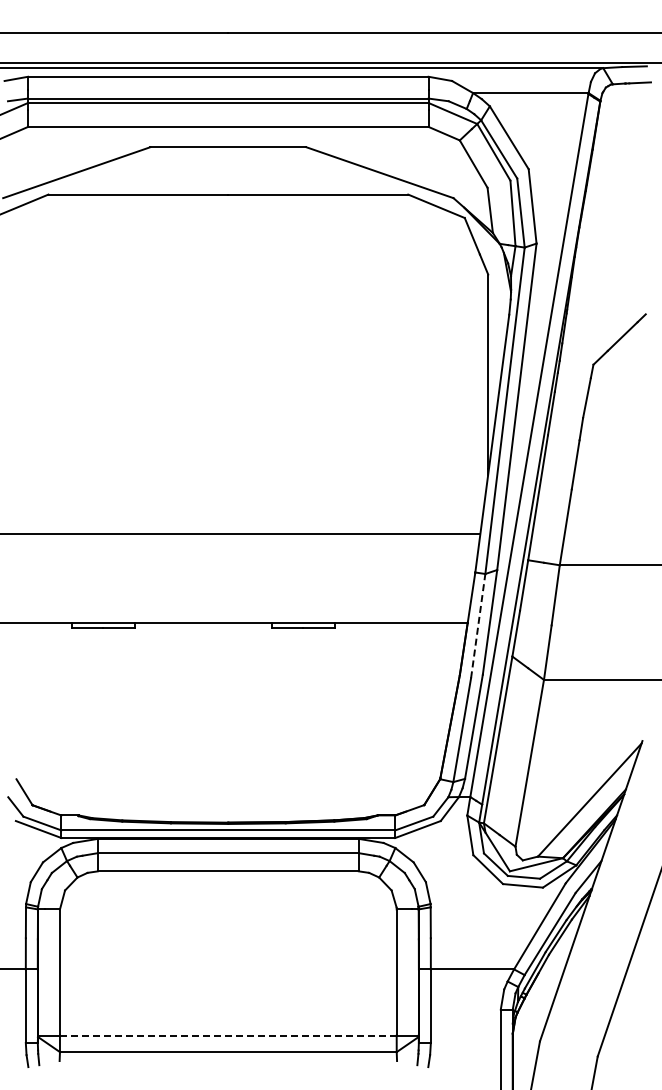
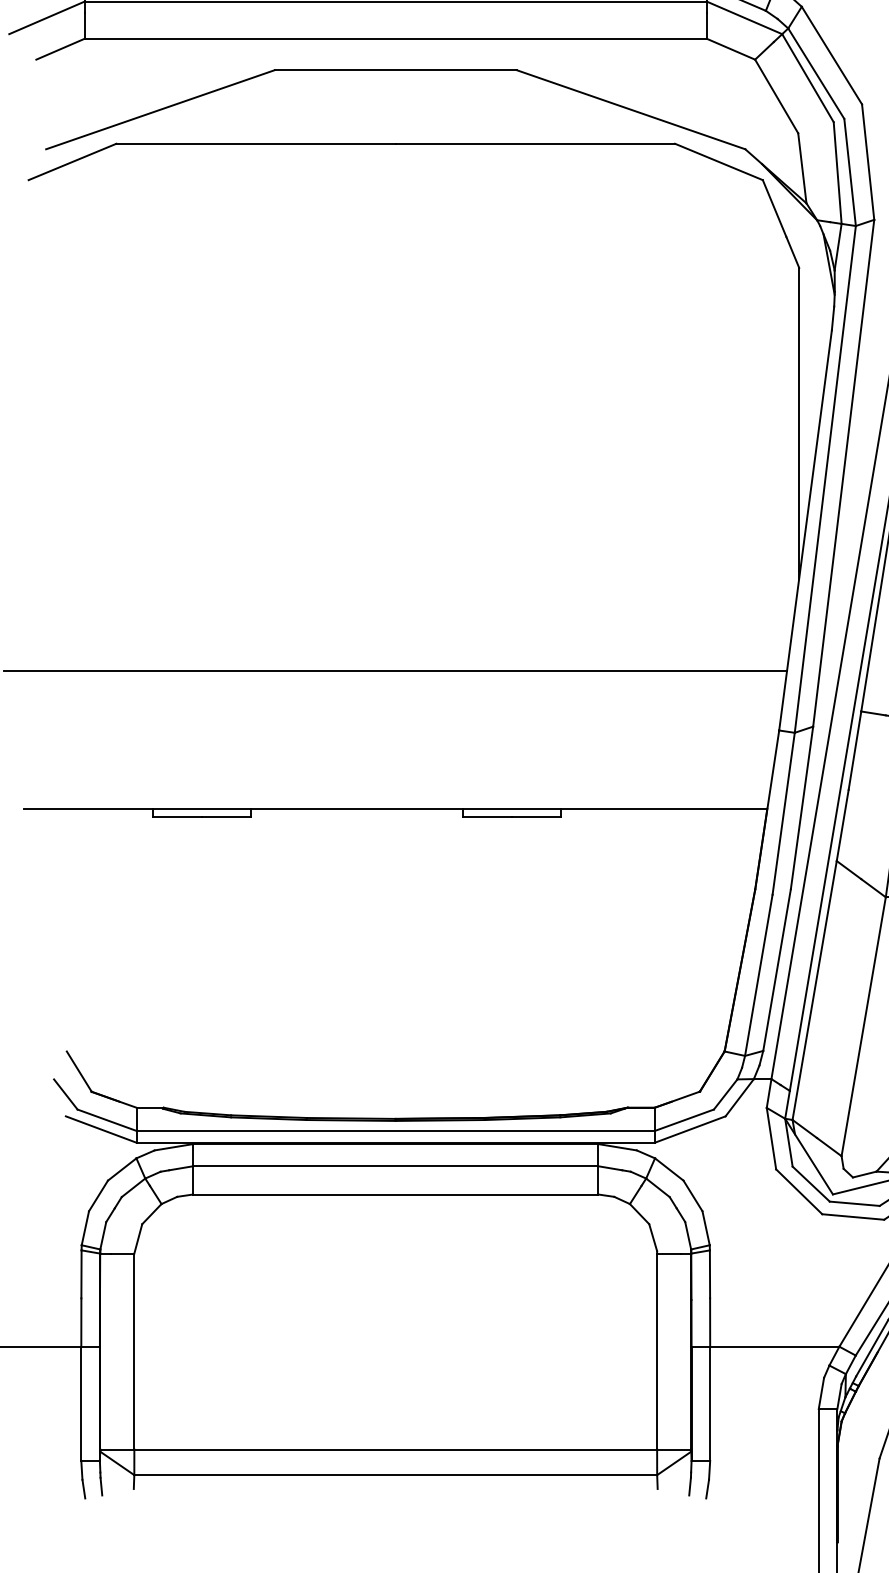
line: (478, 626) -> (784, 814), dashed -> solid
line: (228, 1035) -> (395, 1449), dashed -> solid

